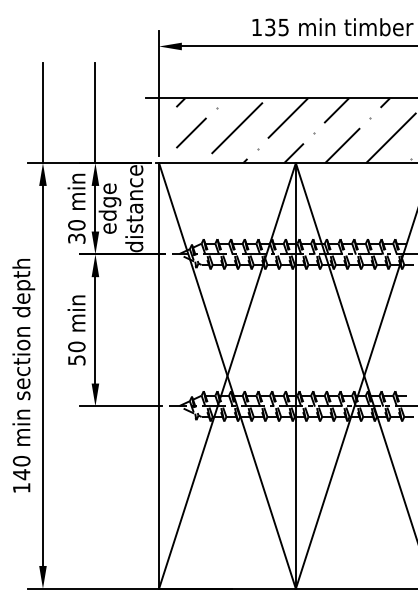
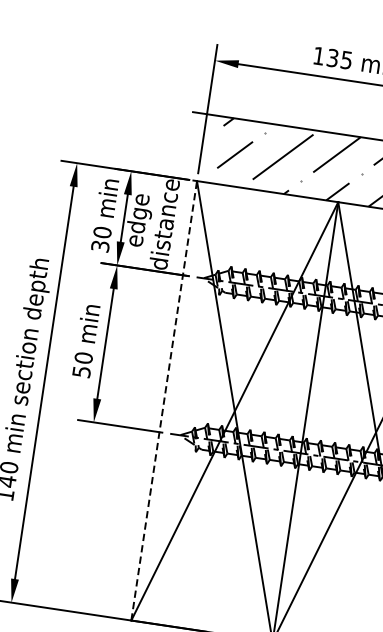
line: (42, 113) -> (84, 111), removed
line: (95, 113) -> (139, 120), removed
line: (159, 375) -> (164, 400), solid -> dashed

